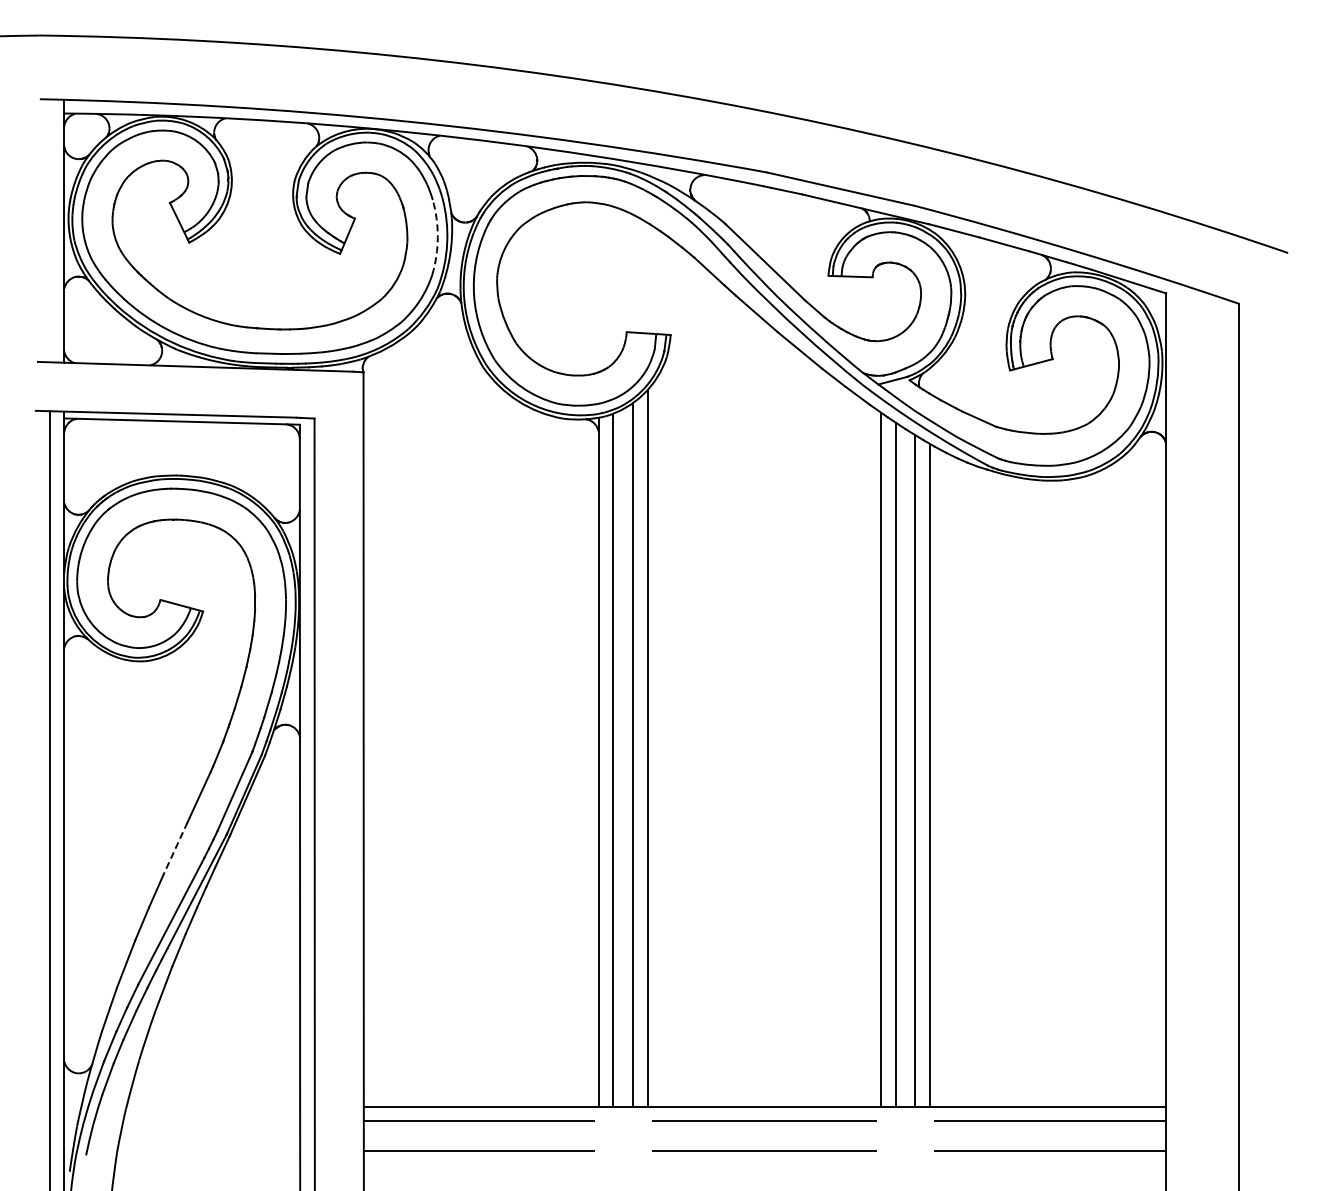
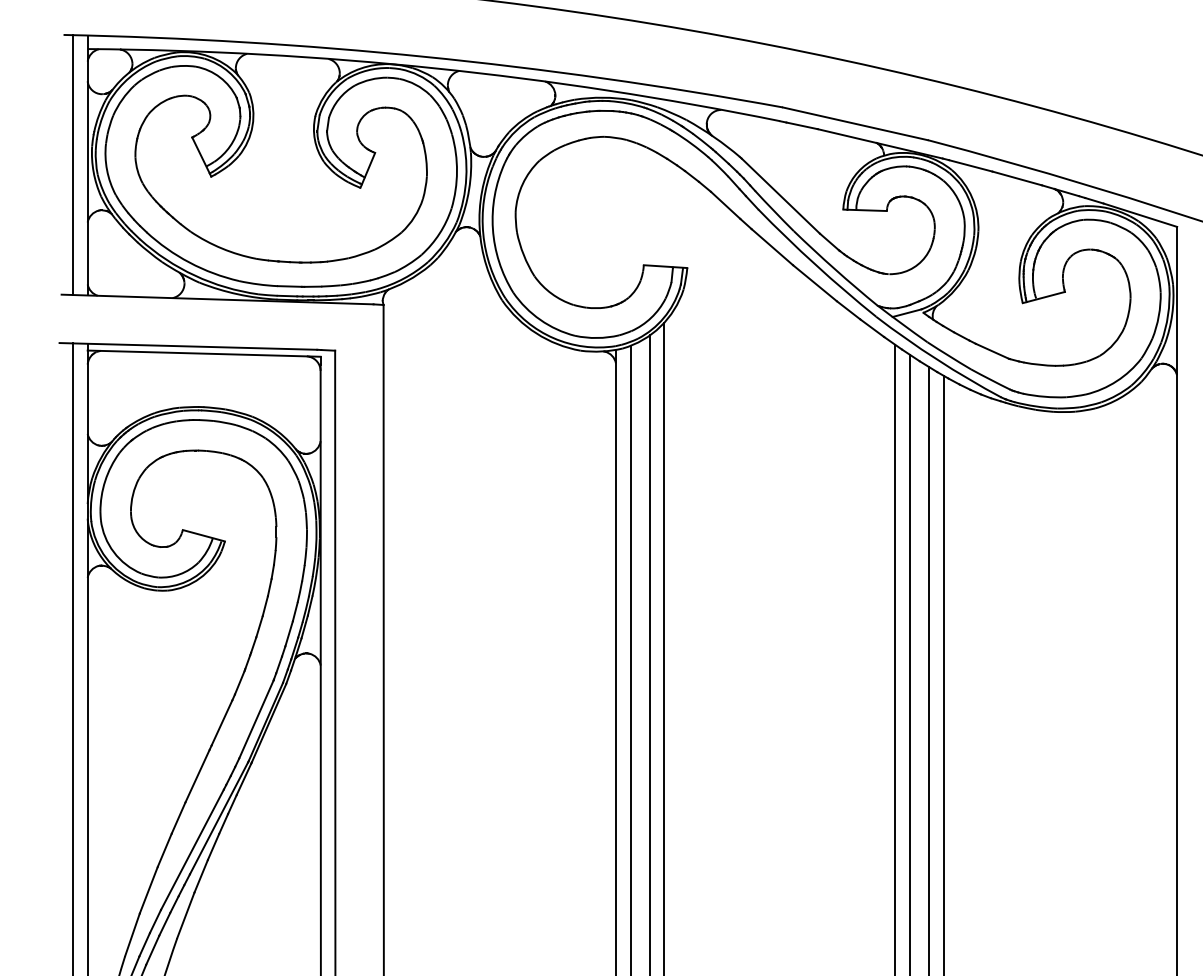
line: (49, 230) -> (73, 164), added
arc: (437, 237) -> (456, 171), dashed -> solid
line: (175, 849) -> (197, 776), dashed -> solid

